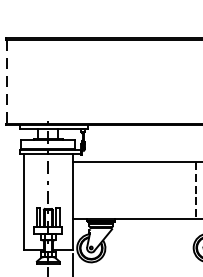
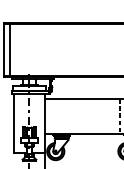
line: (7, 81) -> (4, 49), dashed -> solid
line: (15, 81) -> (9, 49), added

